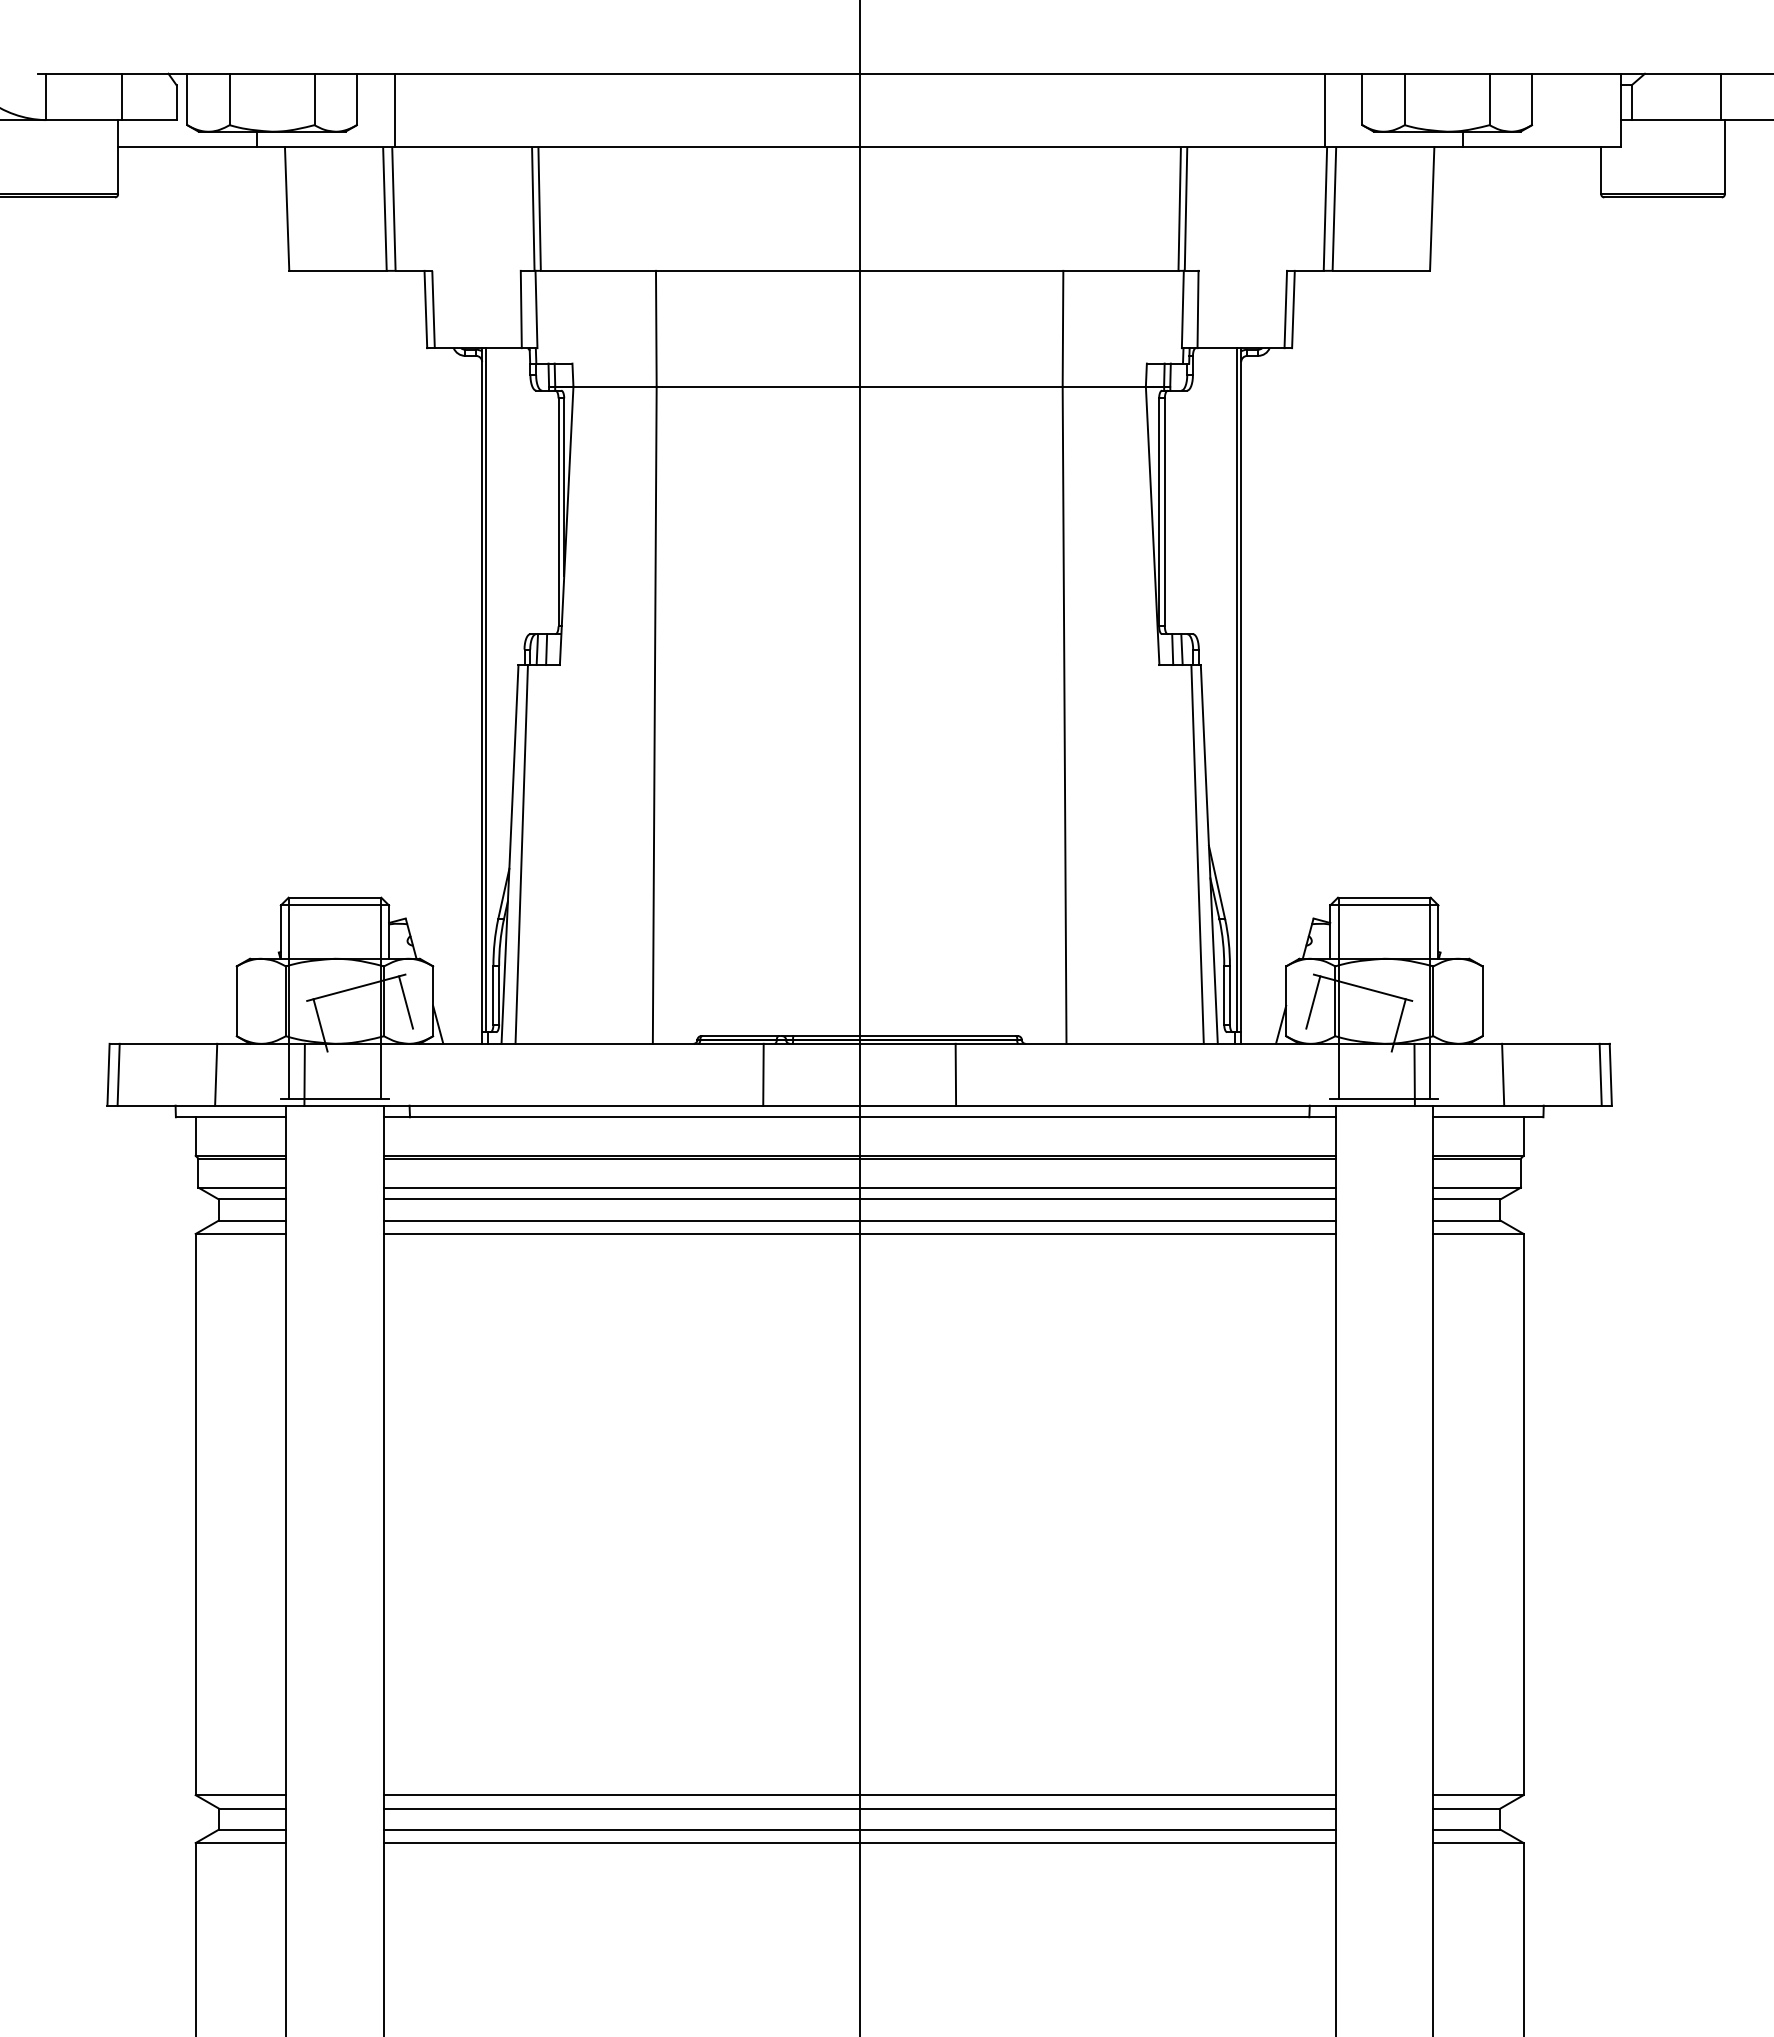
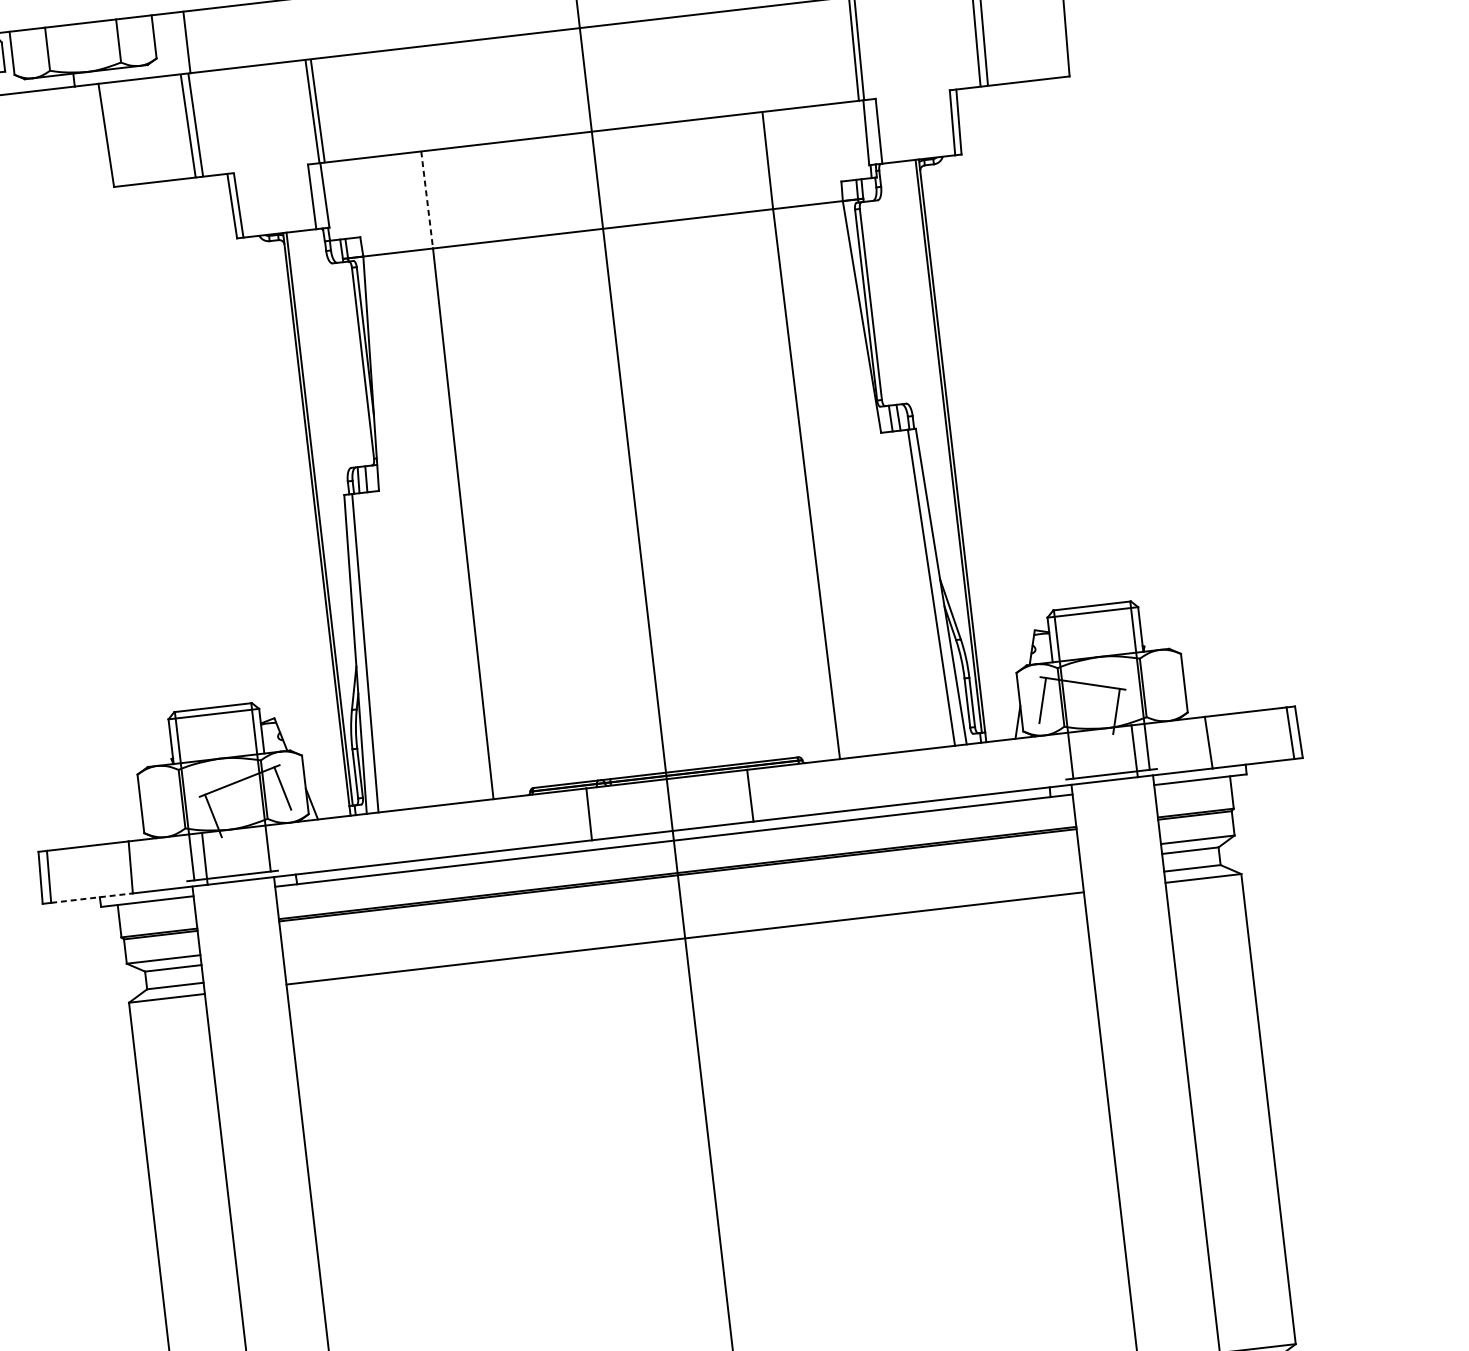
line: (656, 328) -> (427, 199), solid -> dashed
line: (166, 1105) -> (92, 897), solid -> dashed
line: (859, 1187) -> (680, 899), removed
line: (859, 1199) -> (681, 909), removed
line: (859, 1220) -> (683, 927), removed

